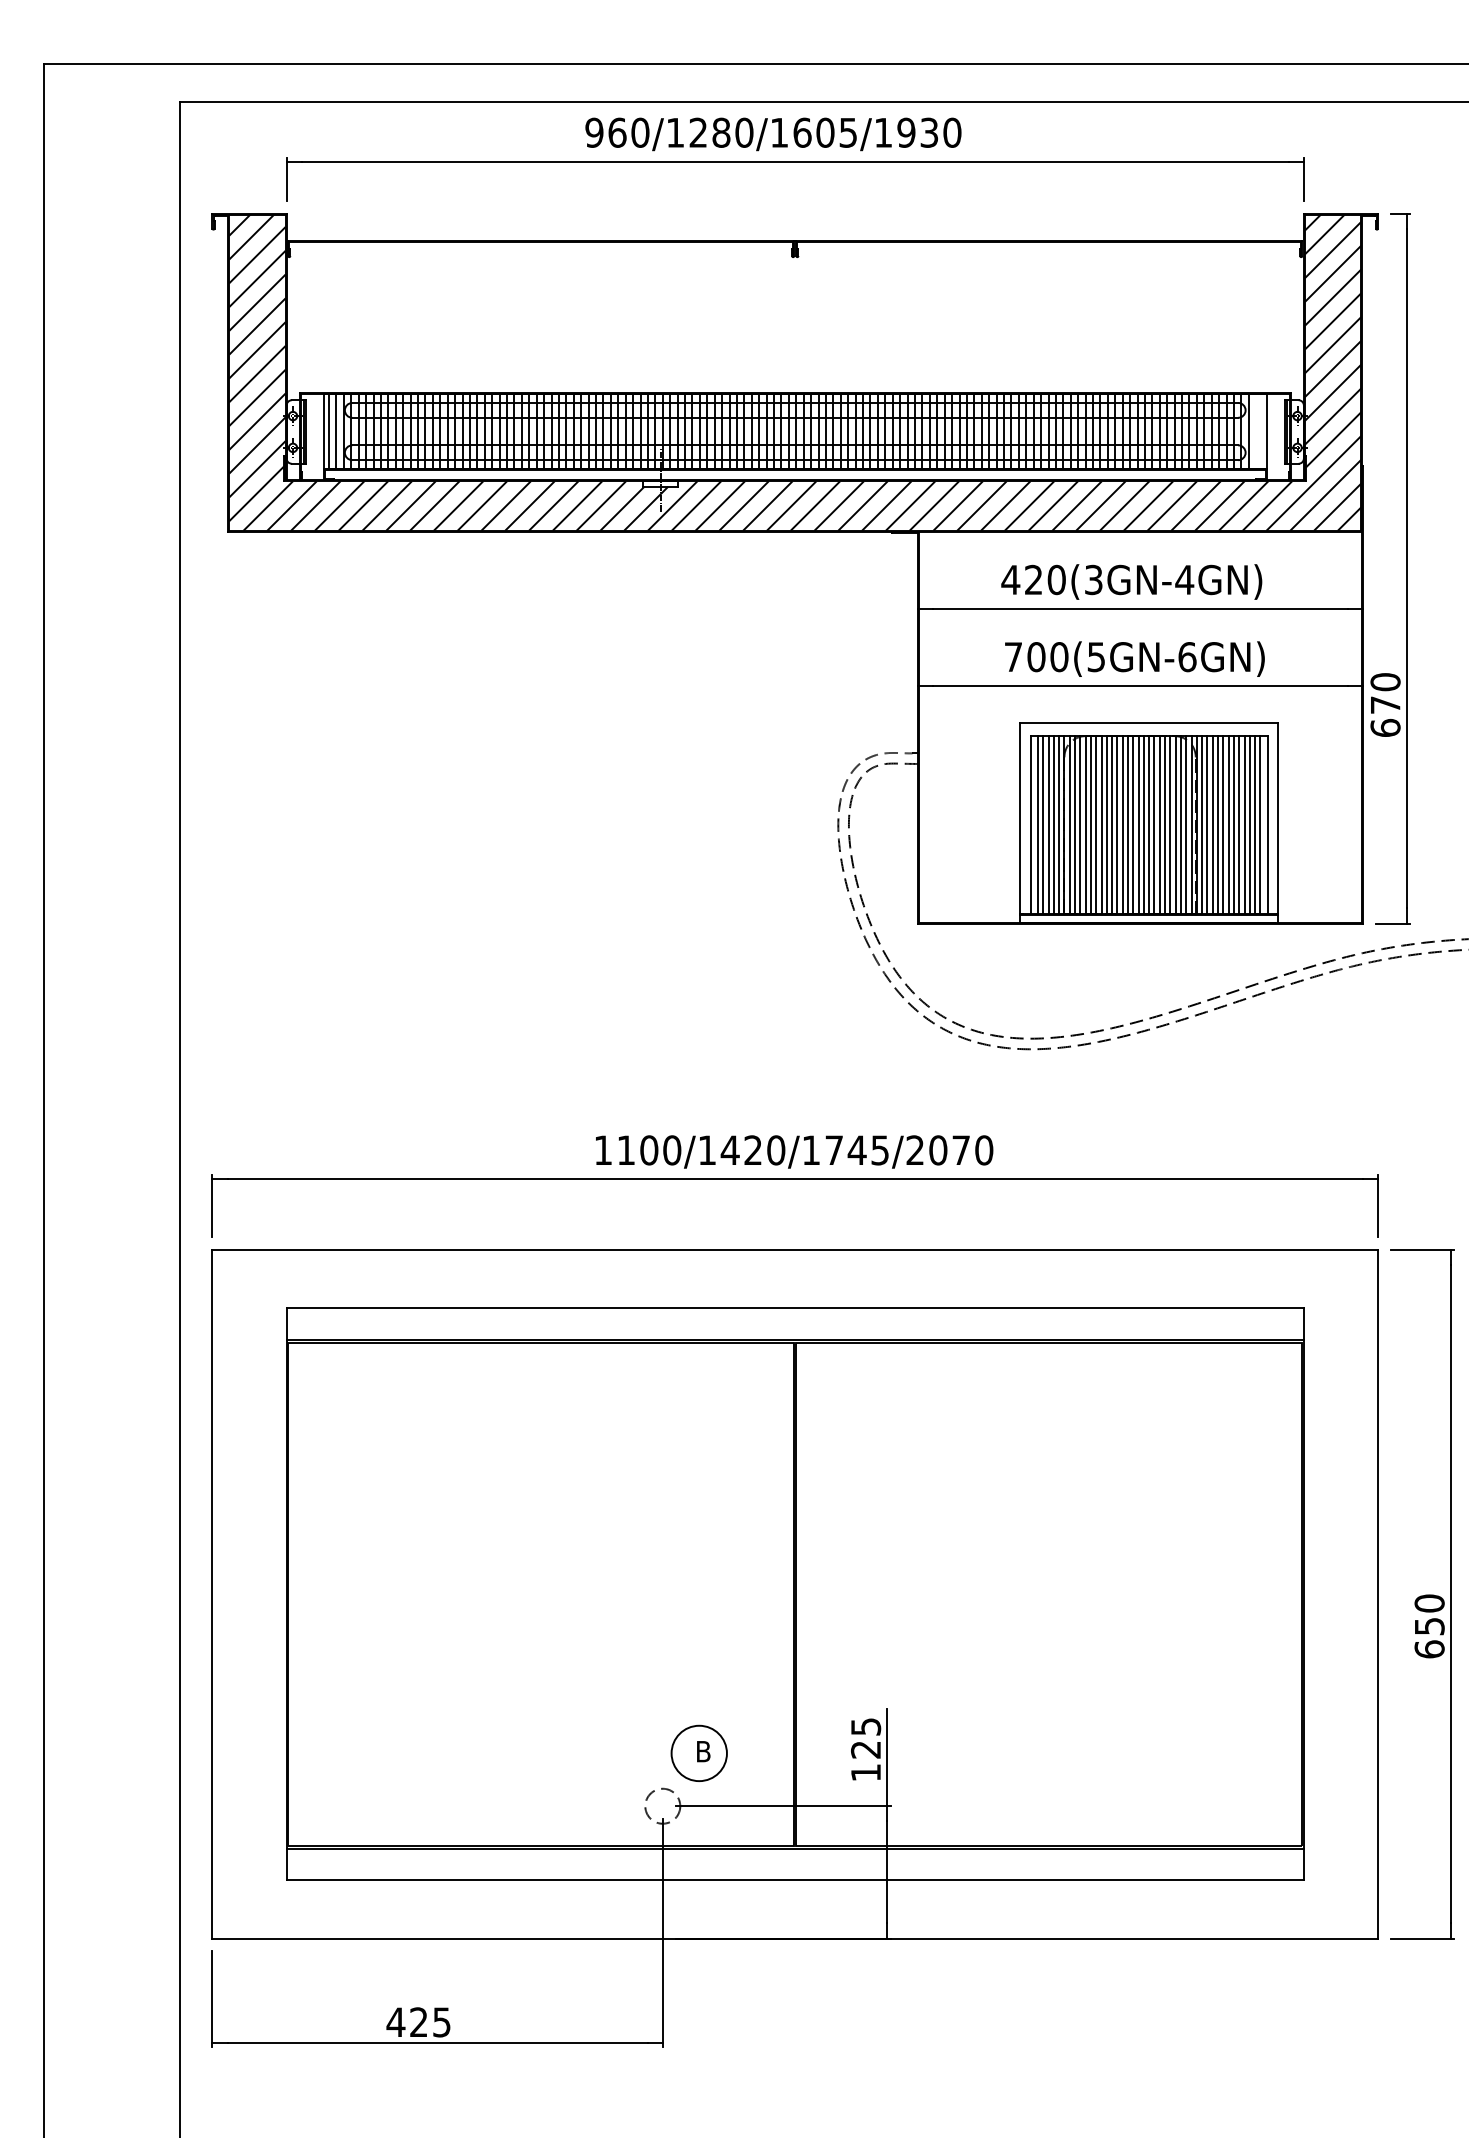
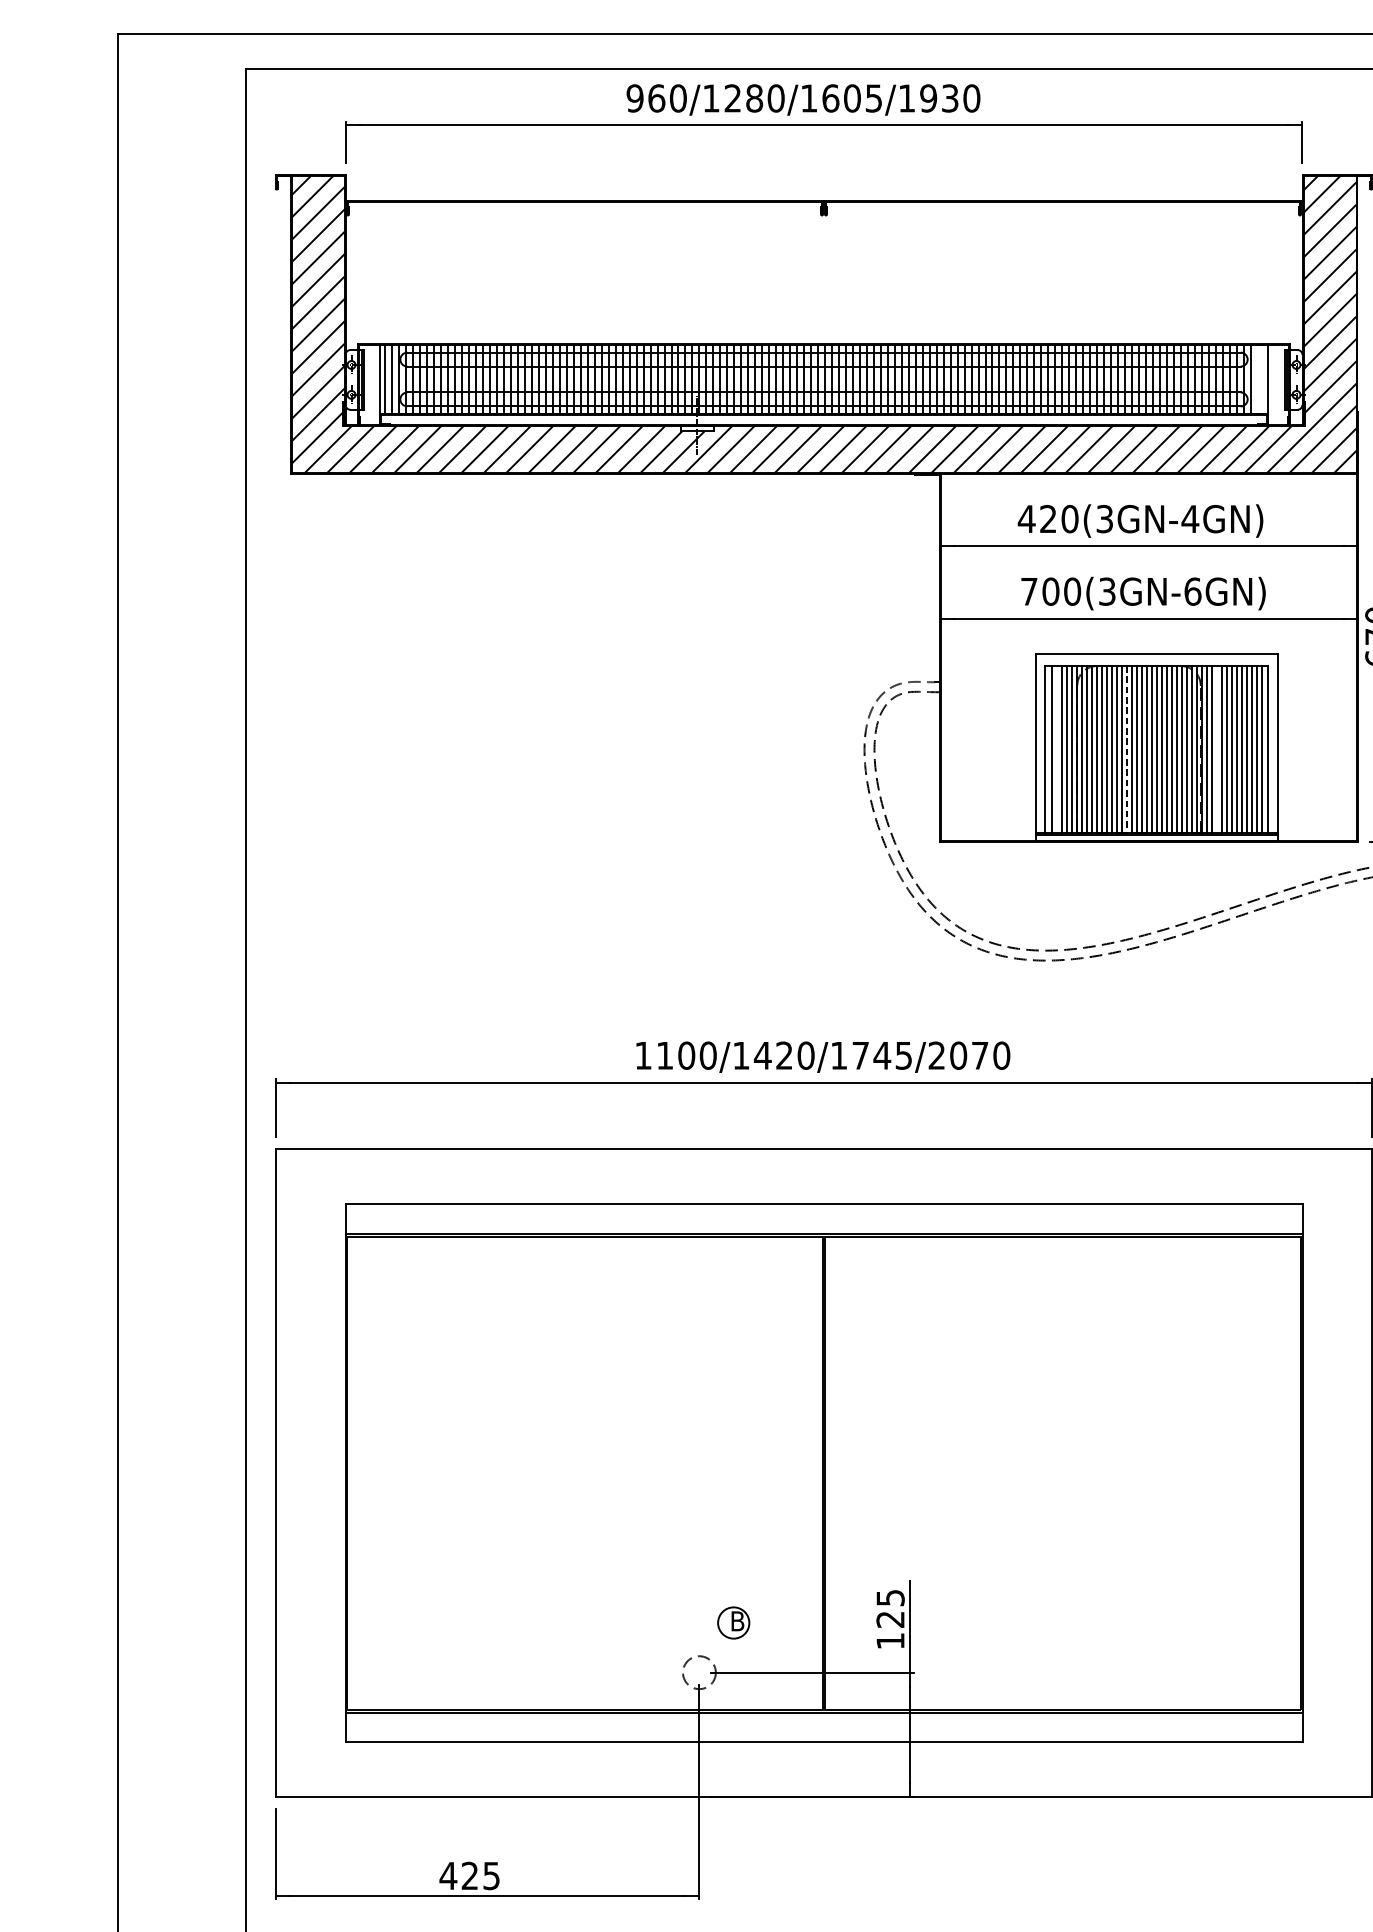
text: (1096, 656) -> (1107, 591), 700(5GN-6GN) -> 700(3GN-6GN)
line: (1043, 825) -> (1057, 750), removed
line: (1117, 825) -> (1127, 750), solid -> dashed
line: (1212, 825) -> (1216, 750), removed
circle: (698, 1753) -> (732, 1623), size x0.6

